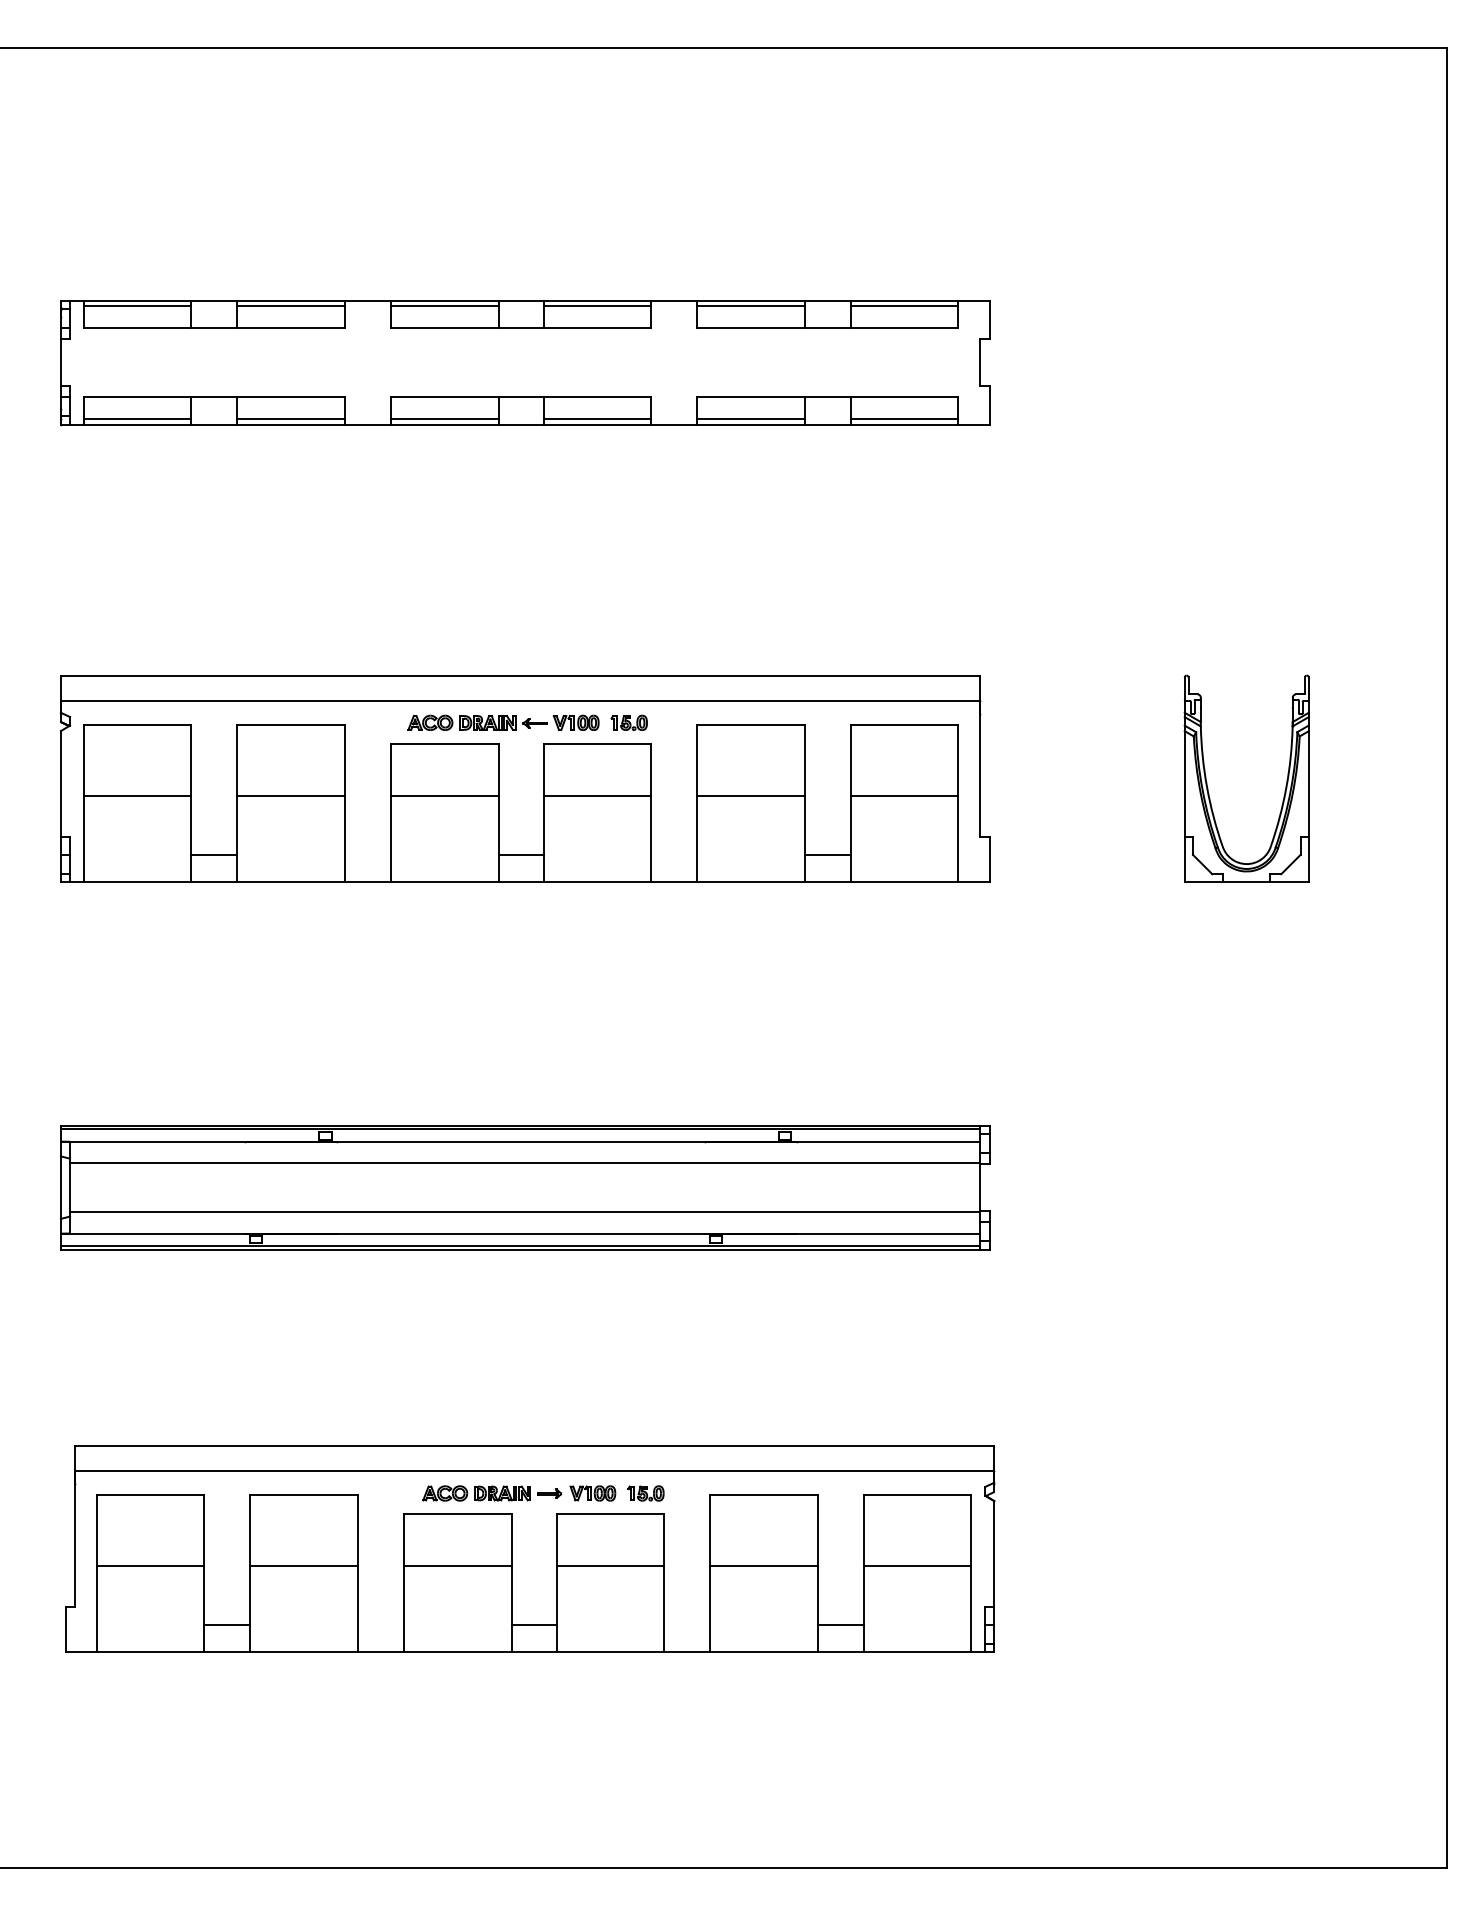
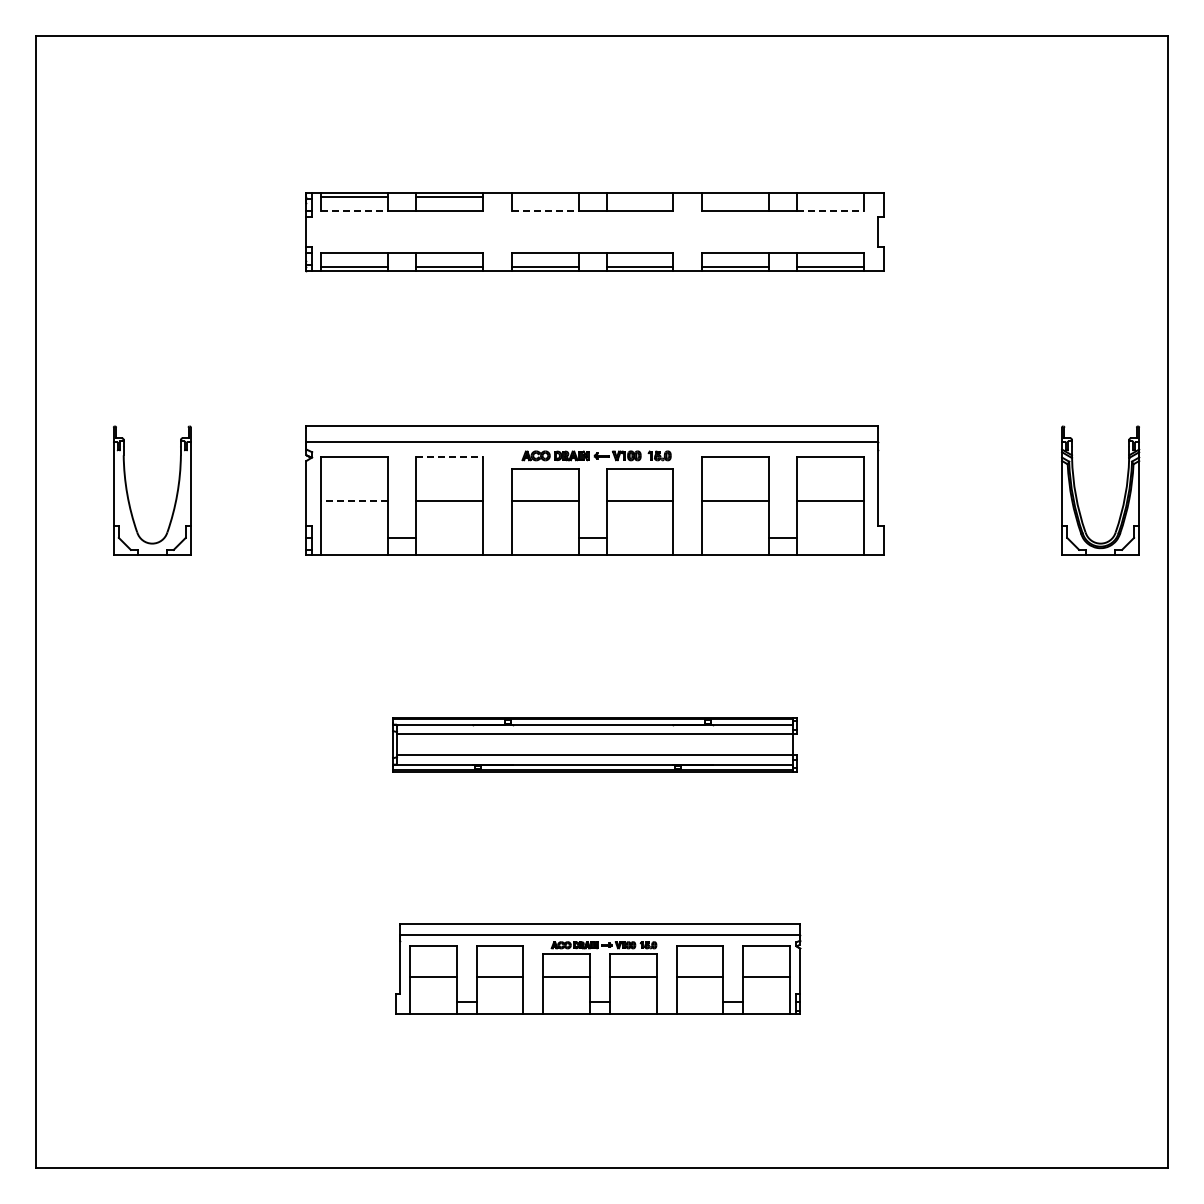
line: (443, 305) -> (544, 196), removed
line: (596, 305) -> (639, 196), removed
line: (751, 305) -> (735, 196), removed
line: (903, 305) -> (830, 196), removed
line: (138, 328) -> (354, 210), solid -> dashed
line: (445, 328) -> (545, 210), solid -> dashed
line: (905, 328) -> (831, 210), solid -> dashed
line: (292, 725) -> (450, 457), solid -> dashed
part: (1209, 788) -> (1077, 496), moved
line: (136, 796) -> (353, 501), solid -> dashed
part: (524, 1187) -> (594, 744), size x0.7
part: (530, 1549) -> (598, 969), size x0.7

